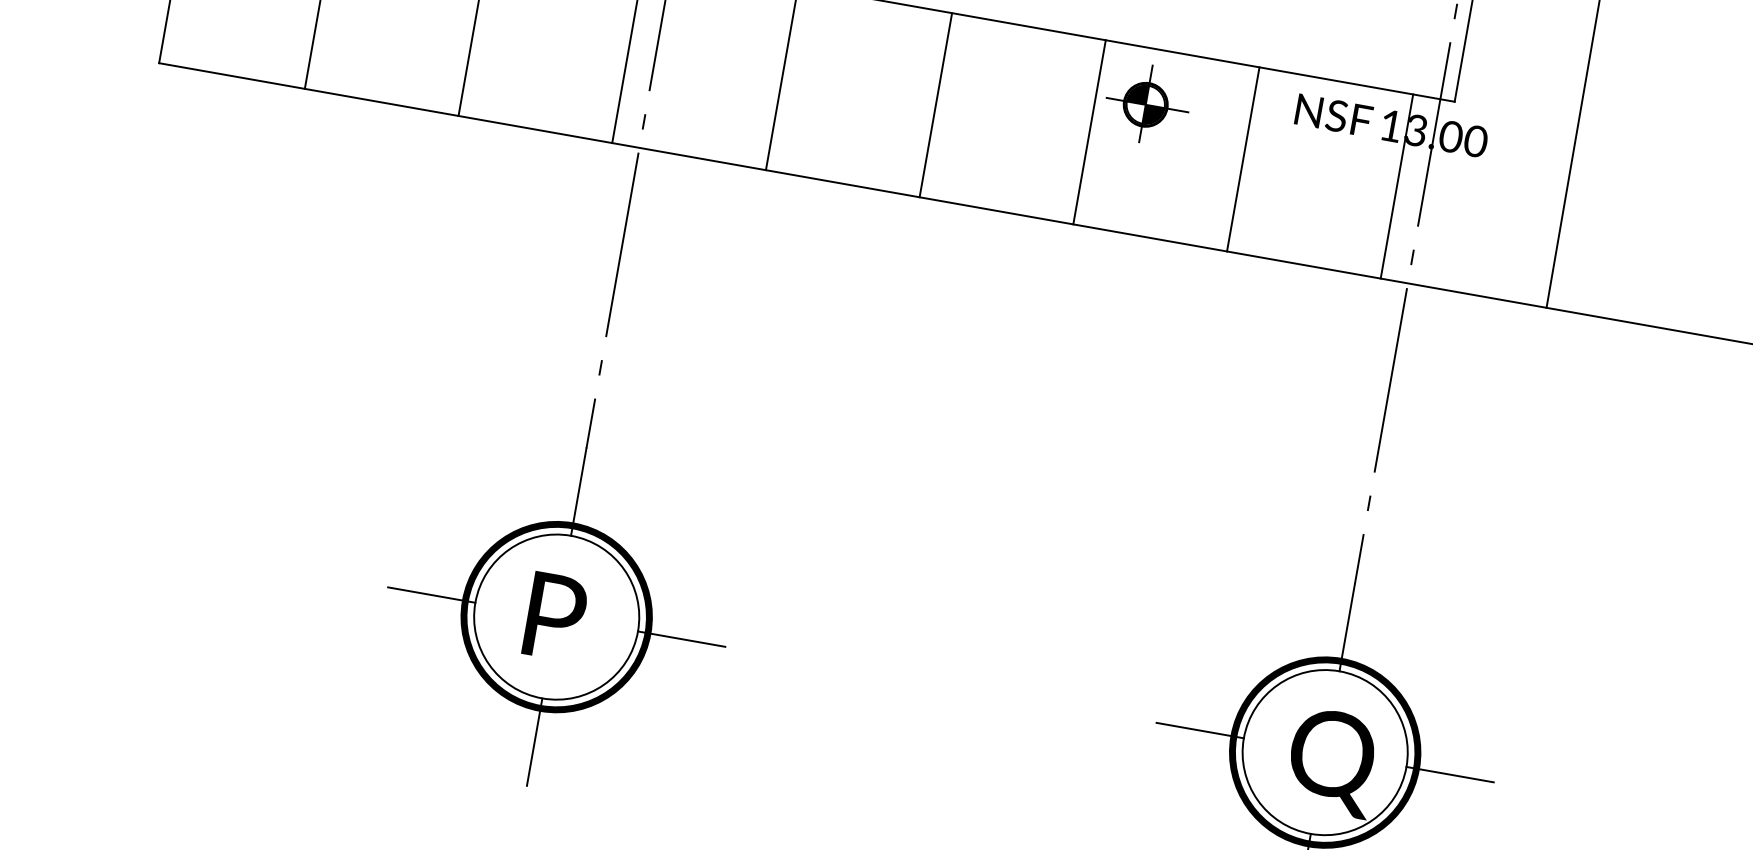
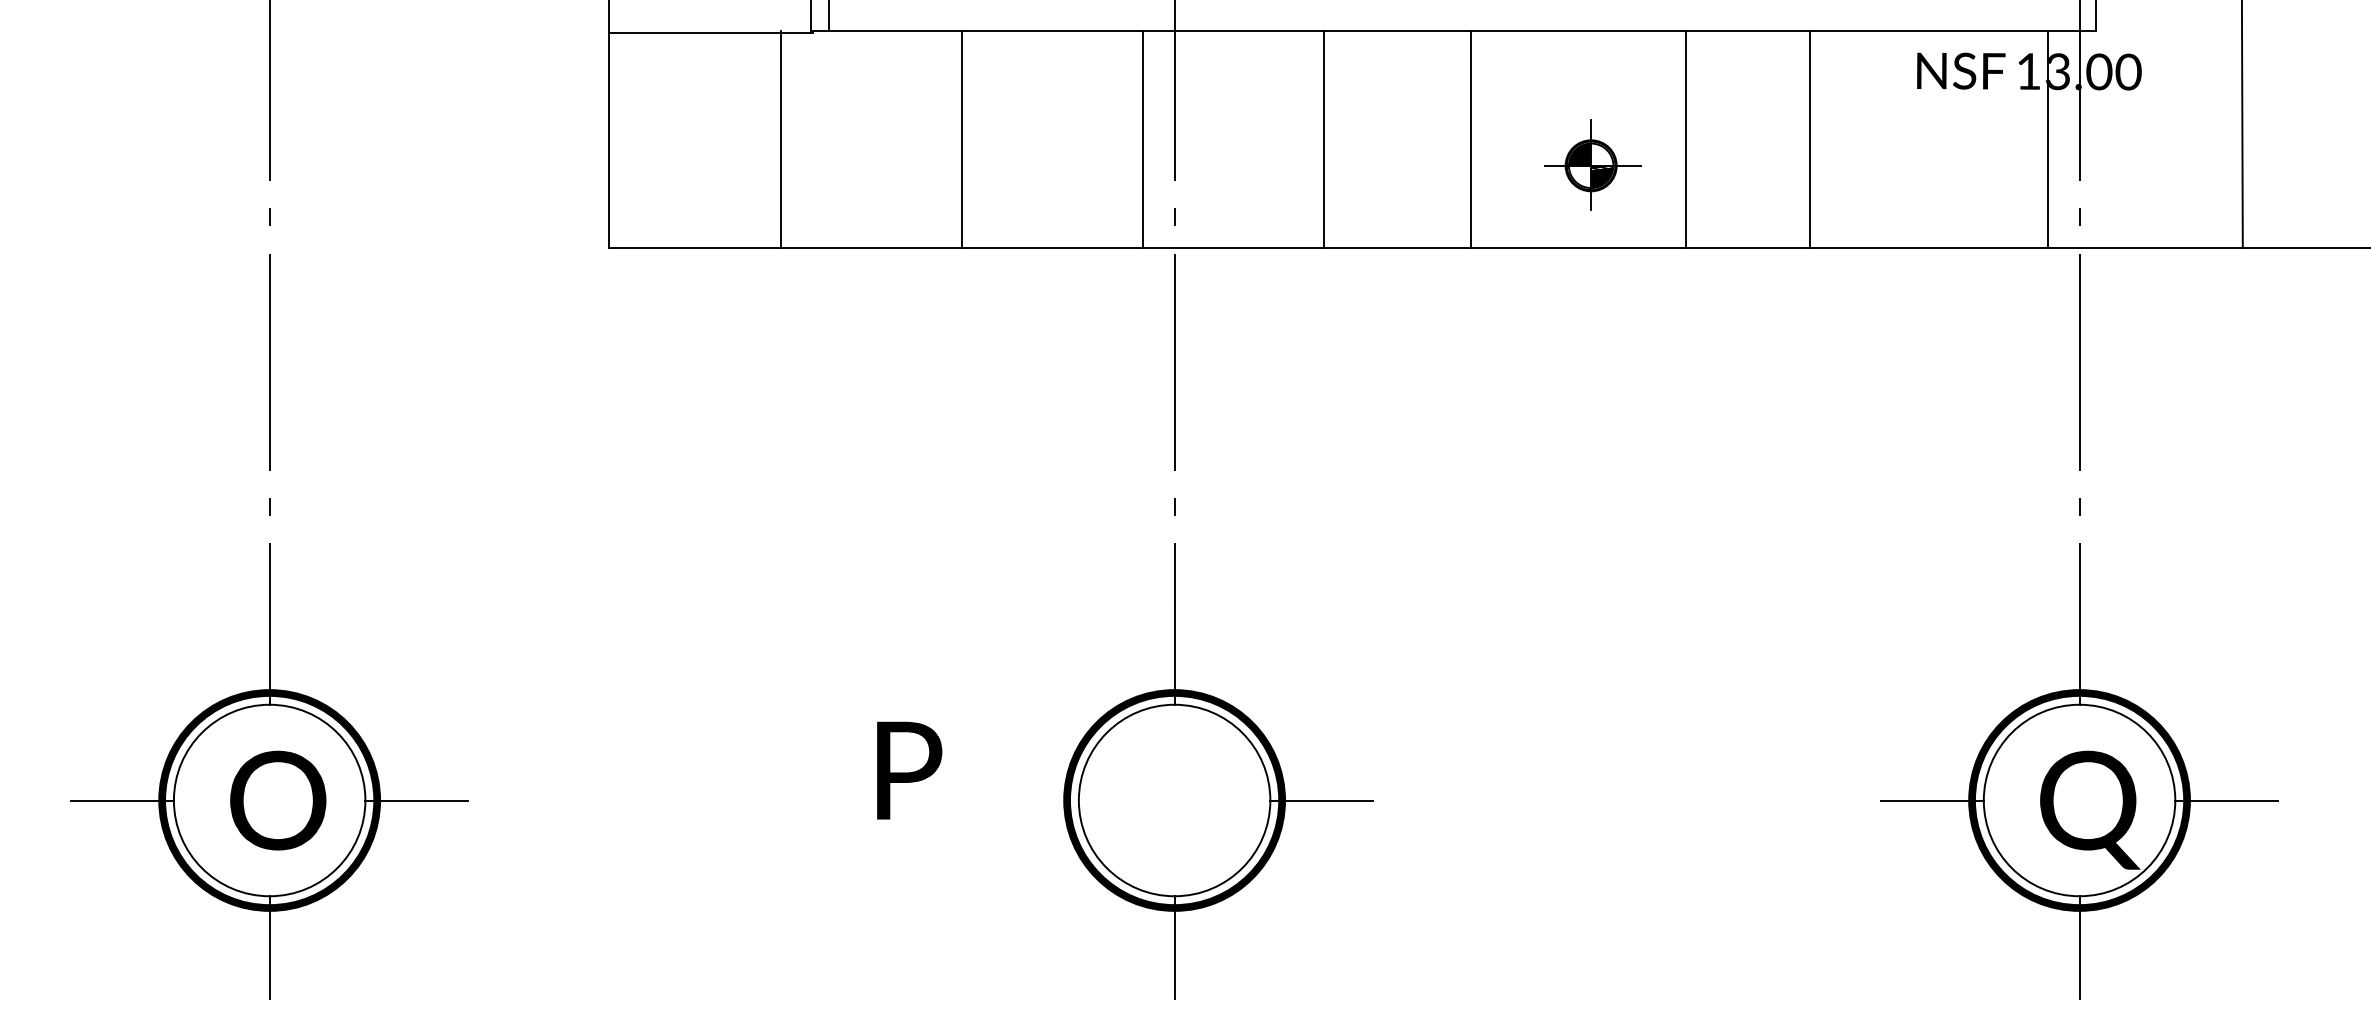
part: (1147, 103) -> (1592, 164), moved
line: (935, 105) -> (1470, 139), moved
line: (1243, 159) -> (1809, 139), moved
line: (431, 595) -> (1027, 800), removed
text: (555, 616) -> (909, 770), moved

